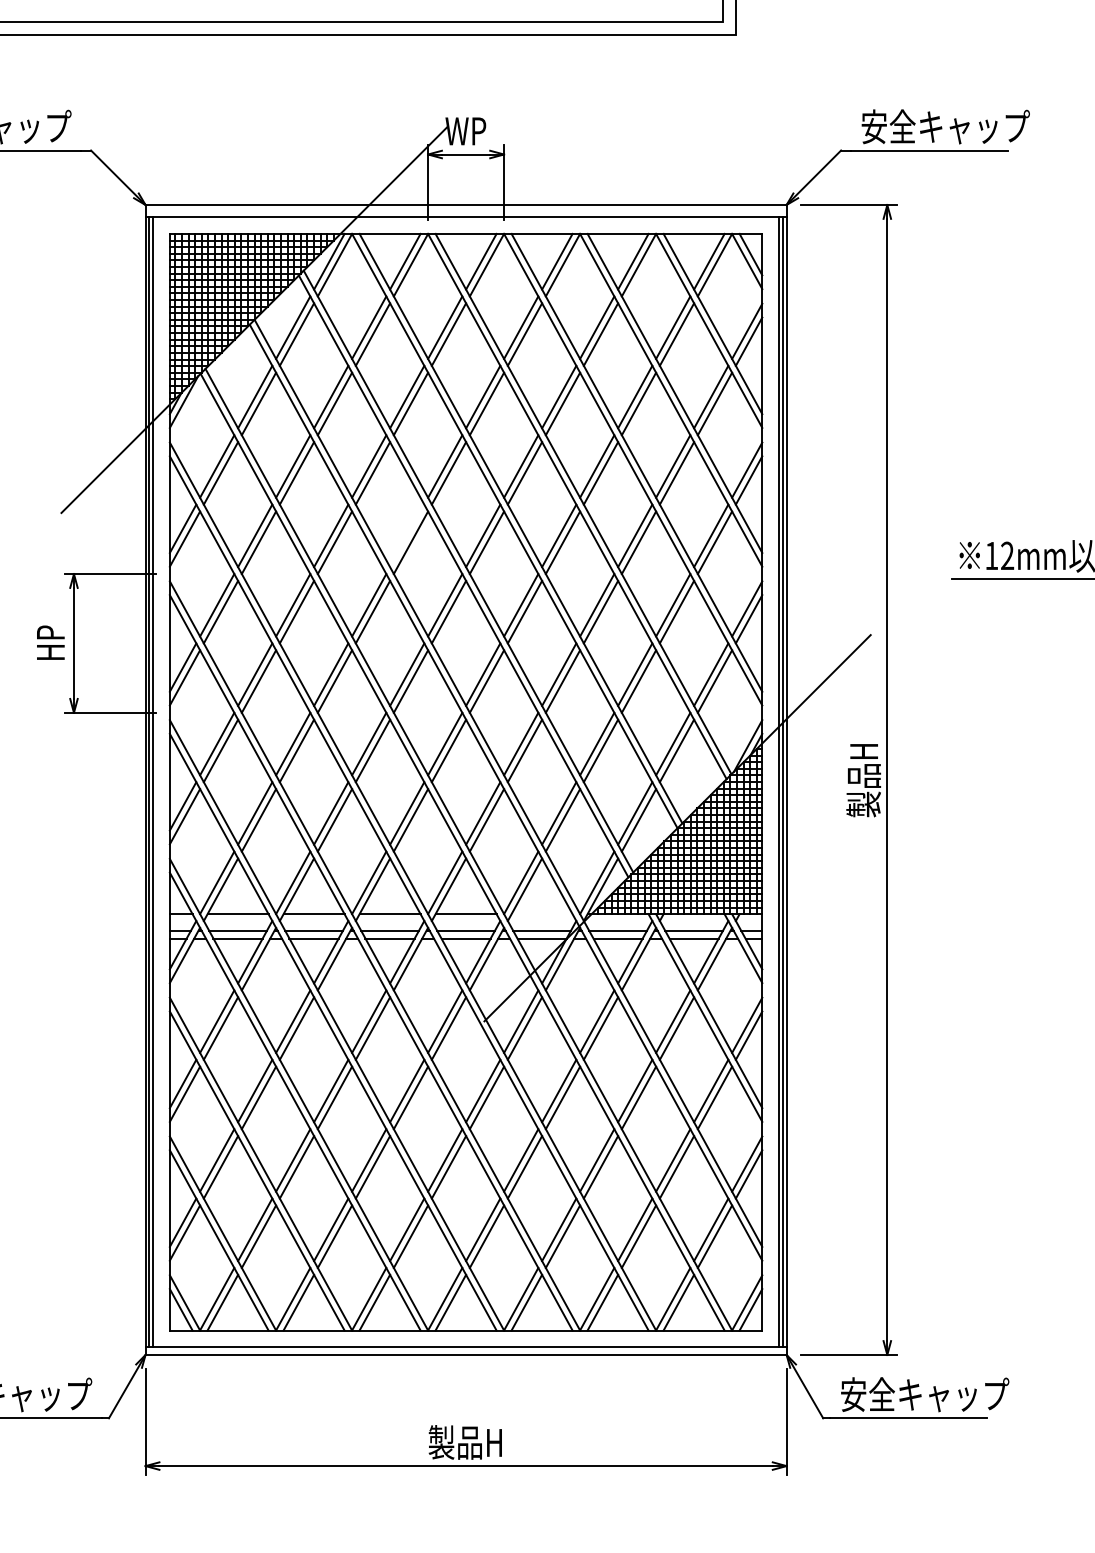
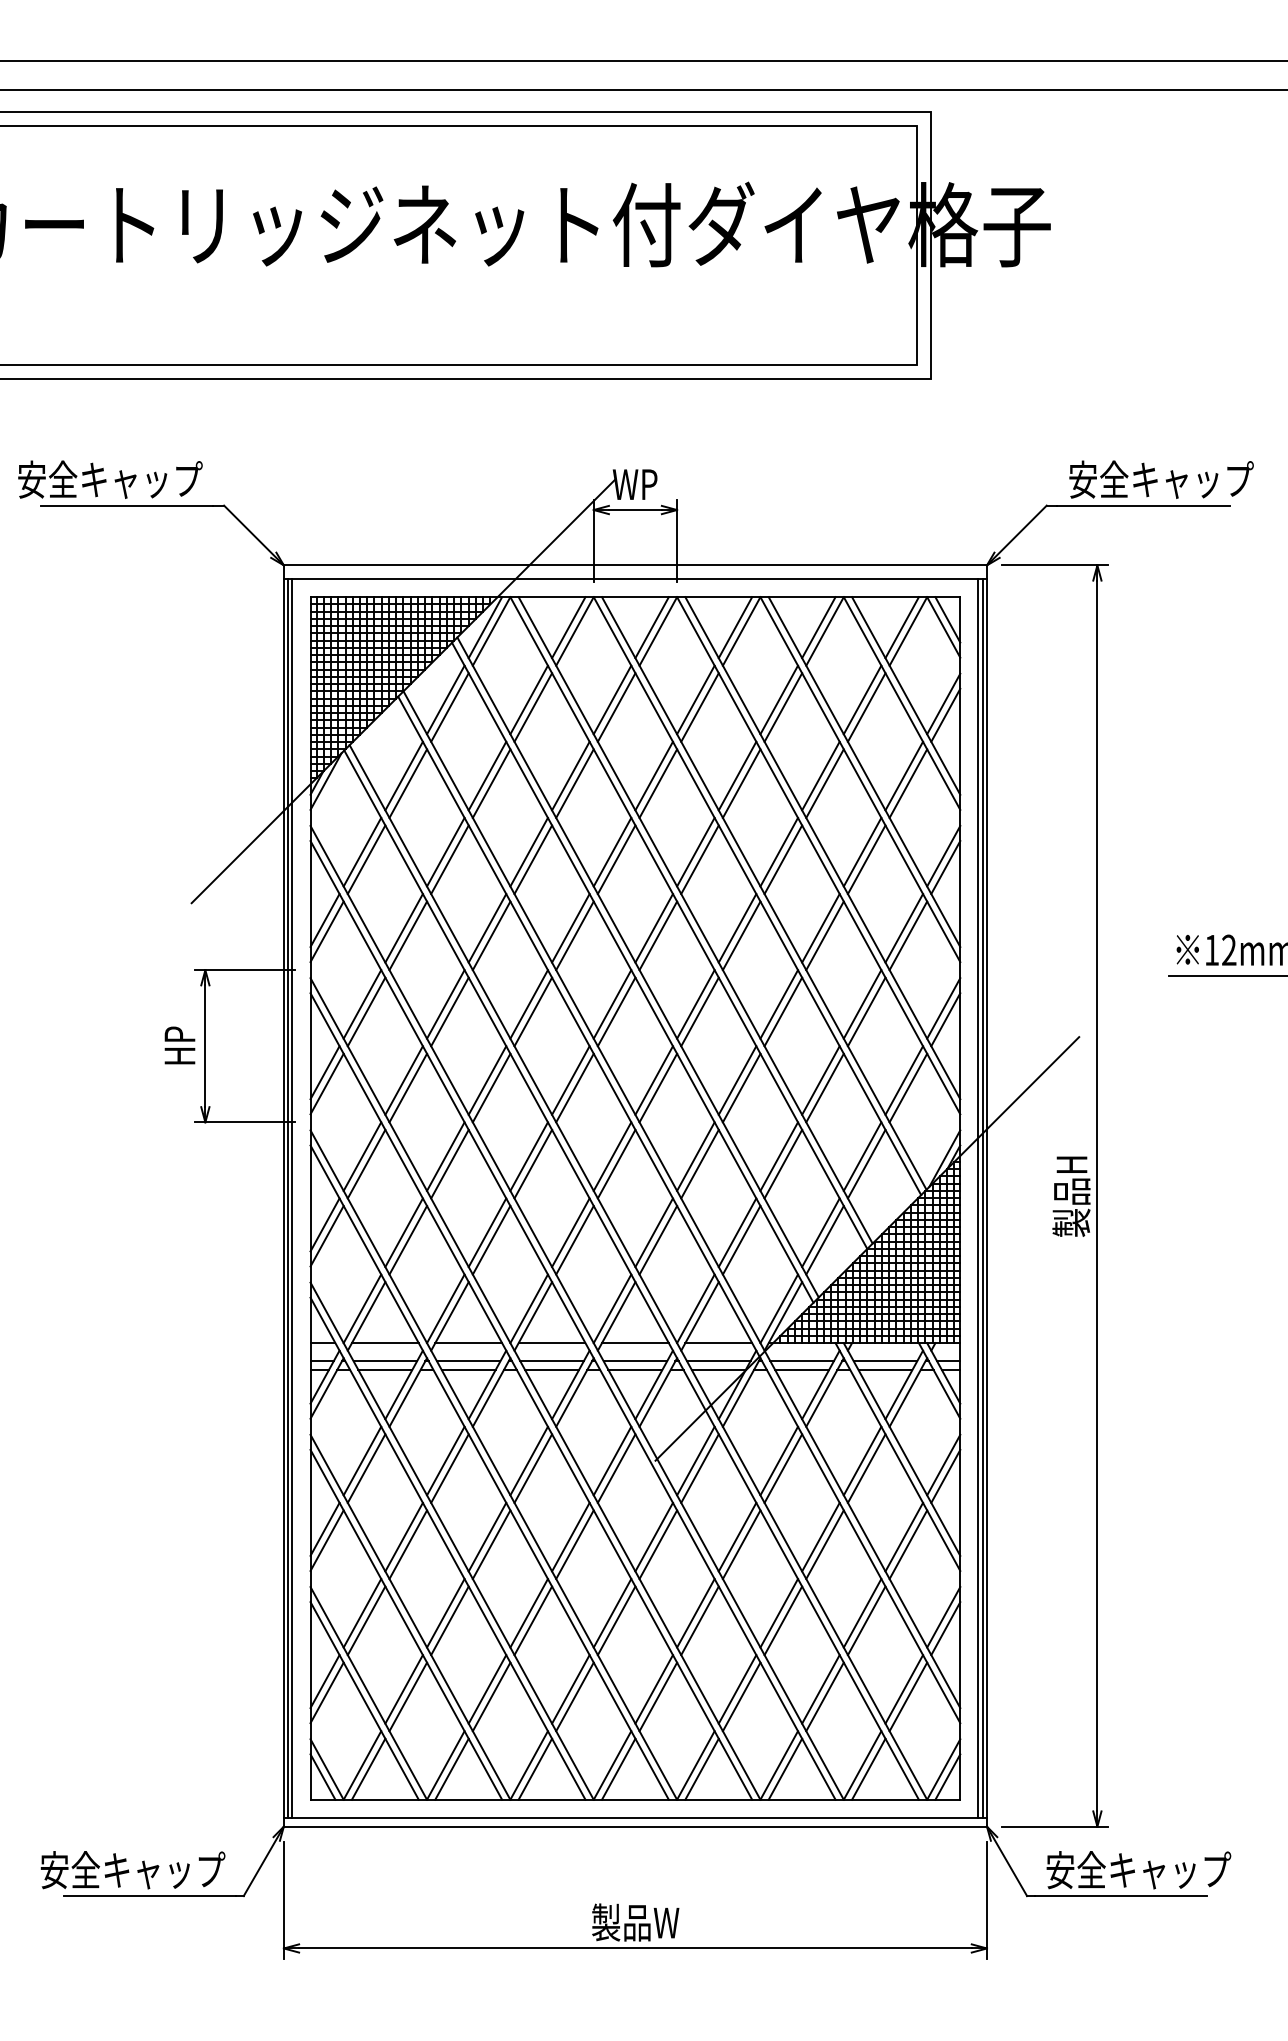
line: (406, 536) -> (570, 928), added
line: (541, 914) -> (718, 1343), added
text: (466, 1442) -> (635, 1922), 製品H -> 製品W

